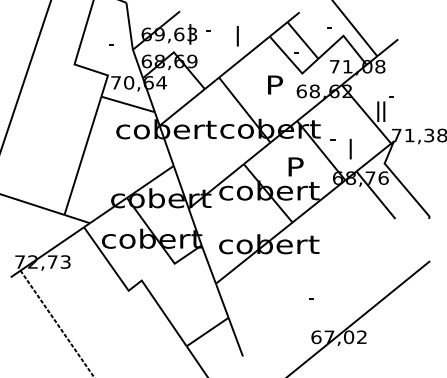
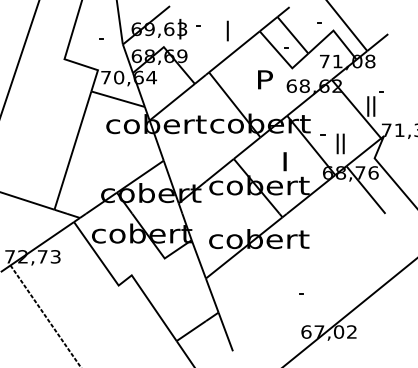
text: (350, 148) -> (340, 143), I -> II
text: (295, 166) -> (285, 161), P -> I

